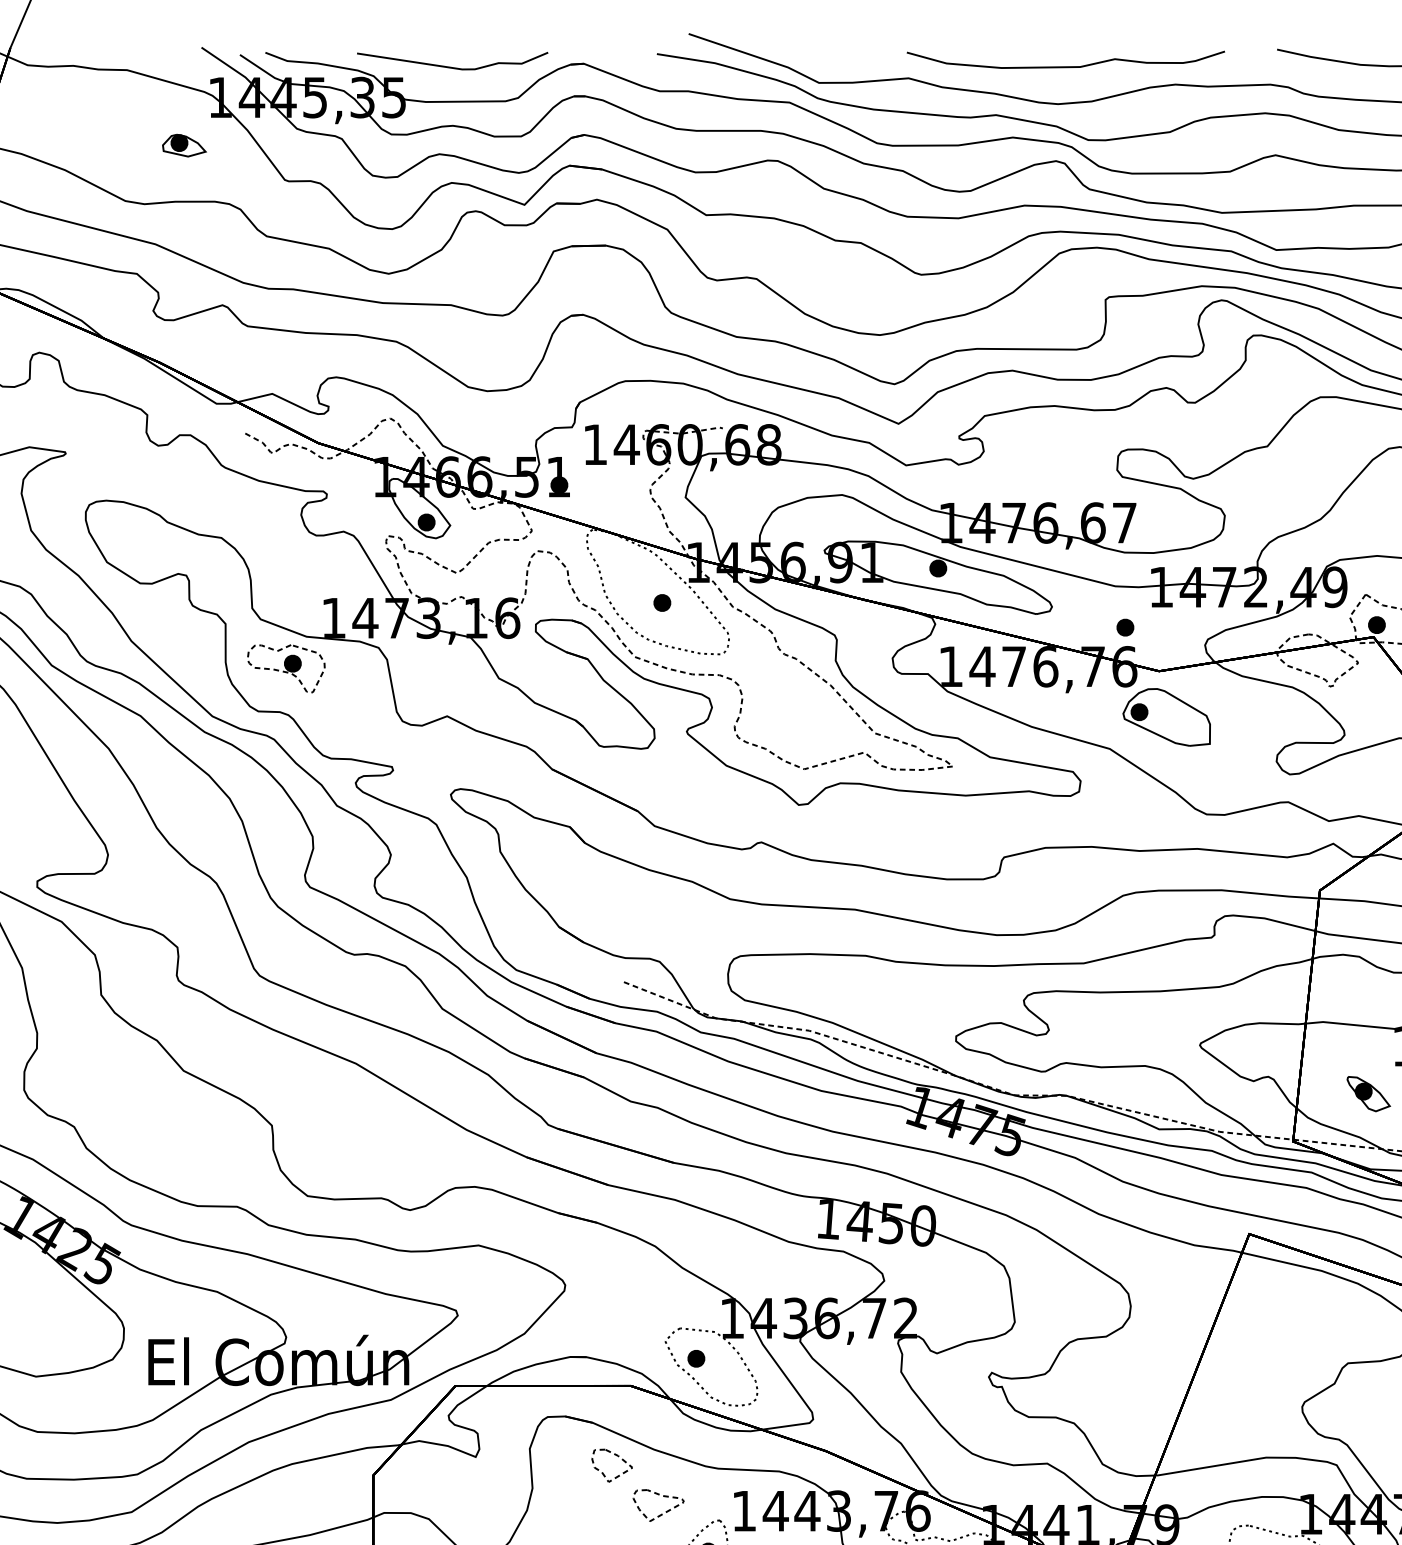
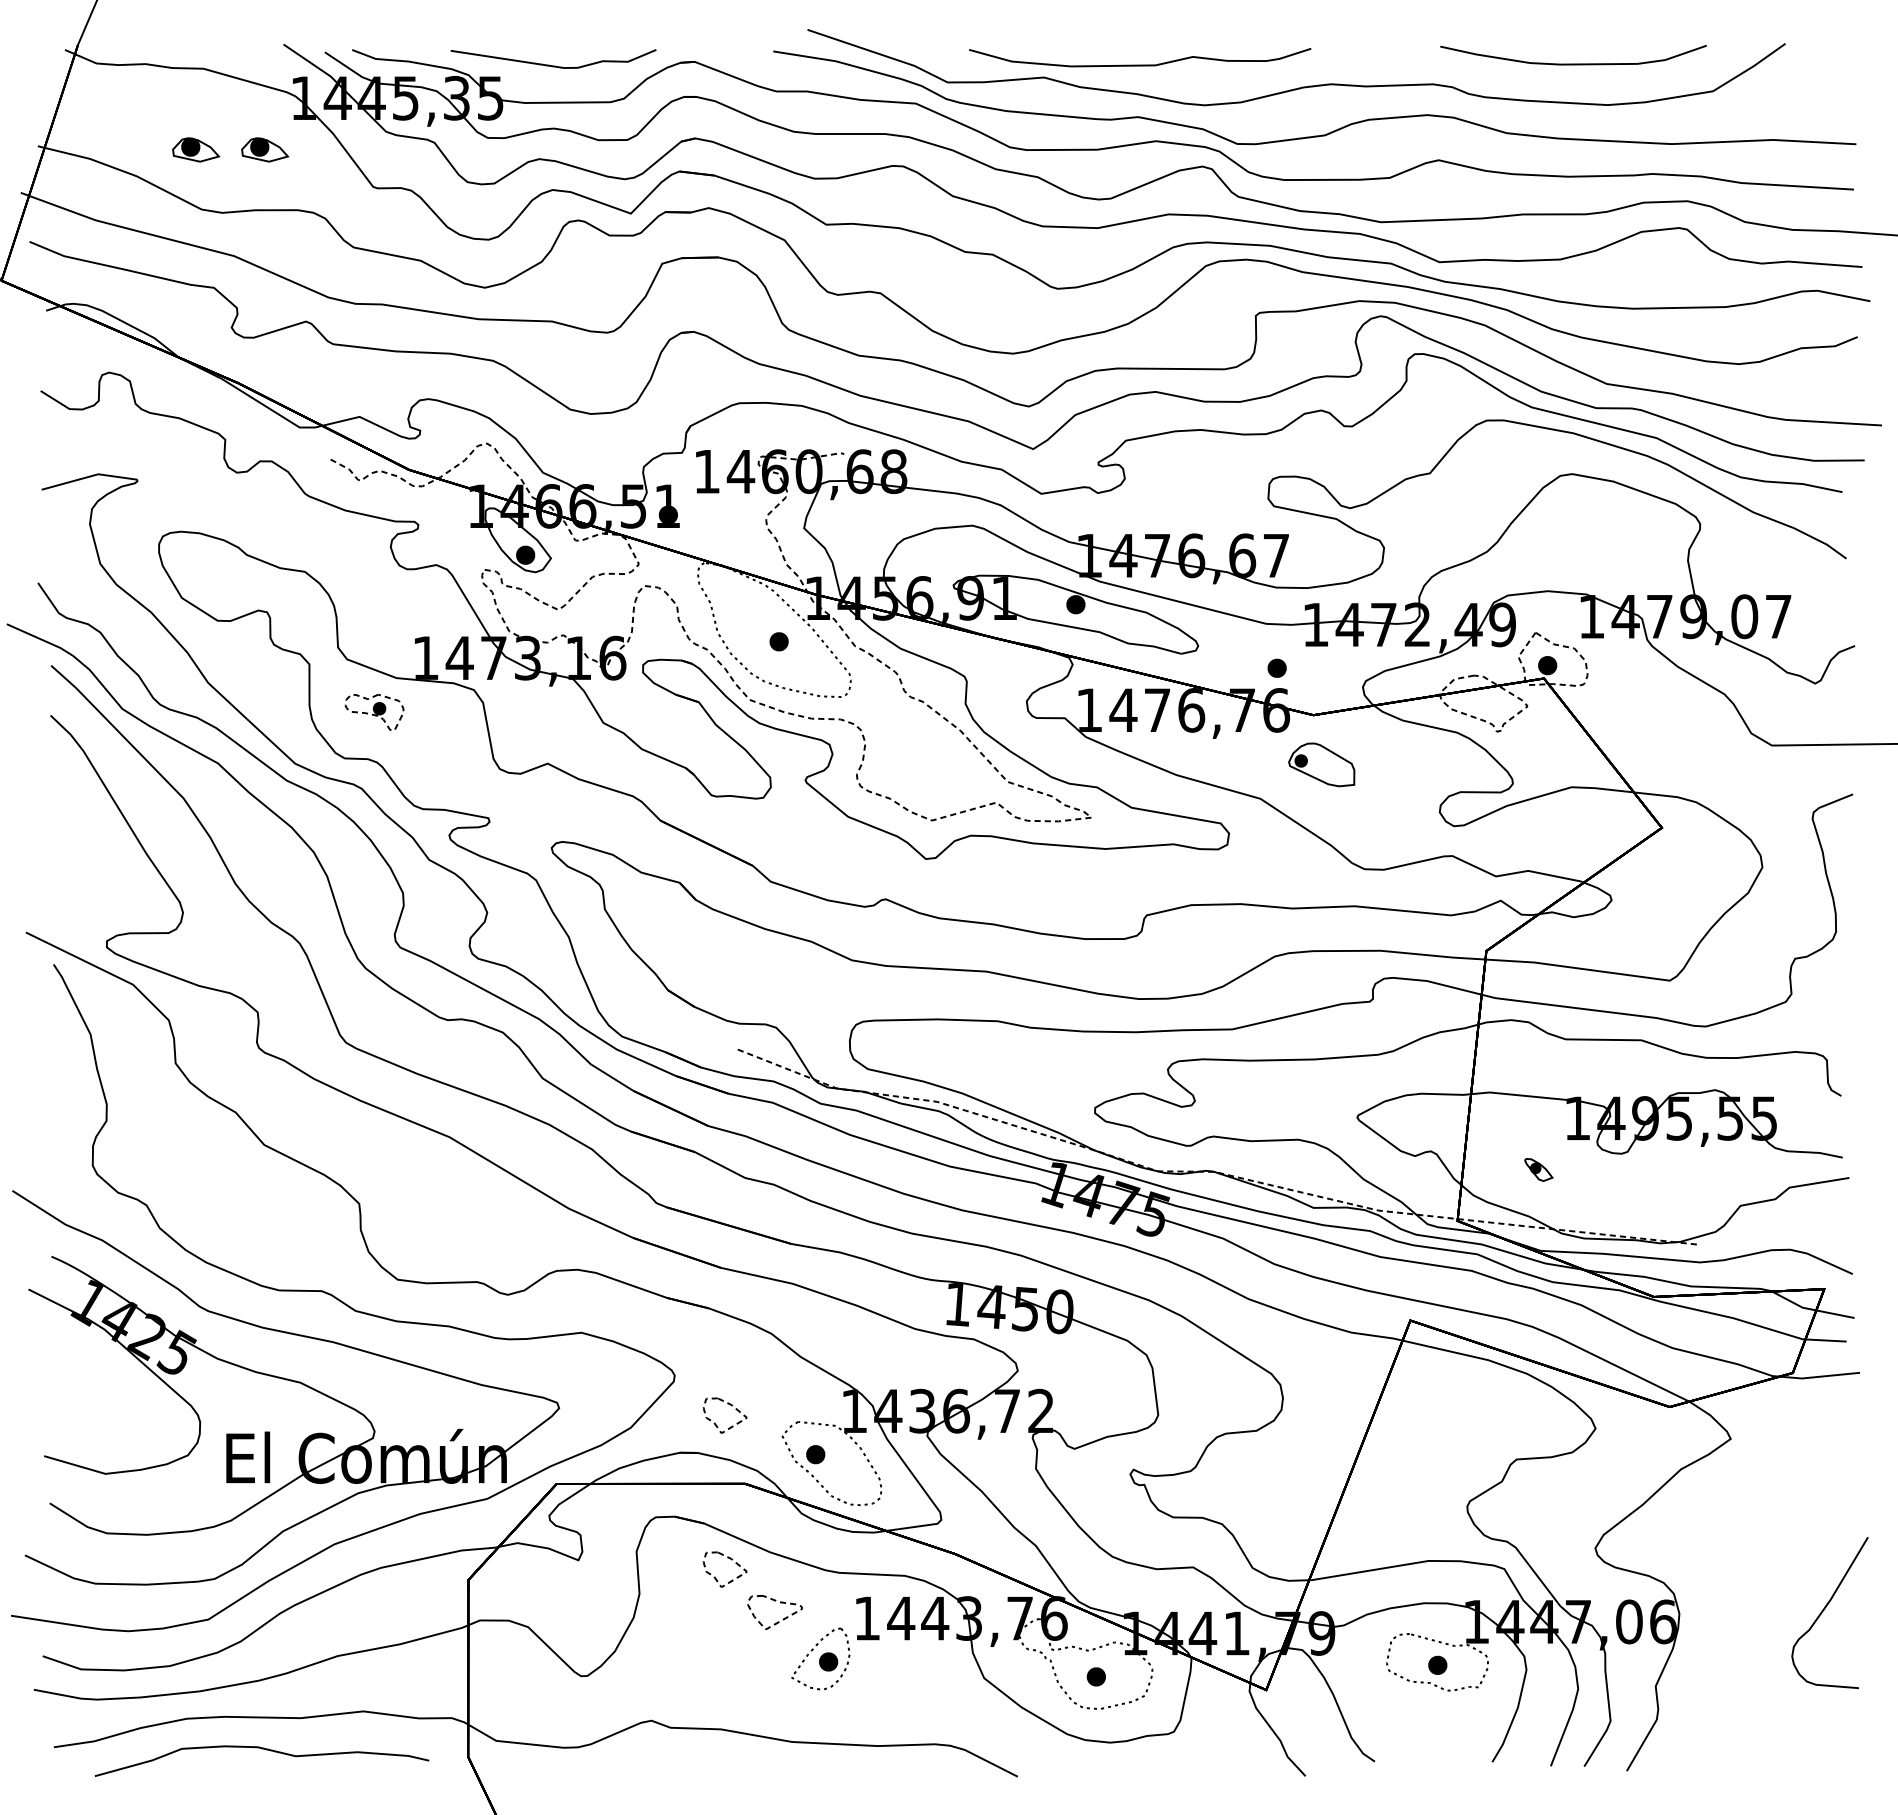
curve: (1066, 66) -> (1140, 64), moved
part: (120, 145) -> (196, 149), added
part: (286, 668) -> (374, 712), size x0.7
part: (1166, 717) -> (1321, 764), size x0.7
part: (1368, 1093) -> (1538, 1169), size x0.6
part: (616, 1313) -> (729, 1405), added

